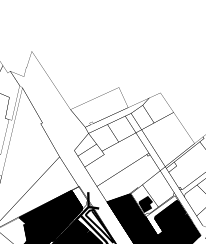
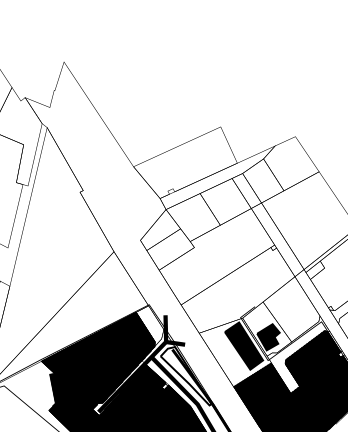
hatch: (127, 213) -> (236, 353), removed

